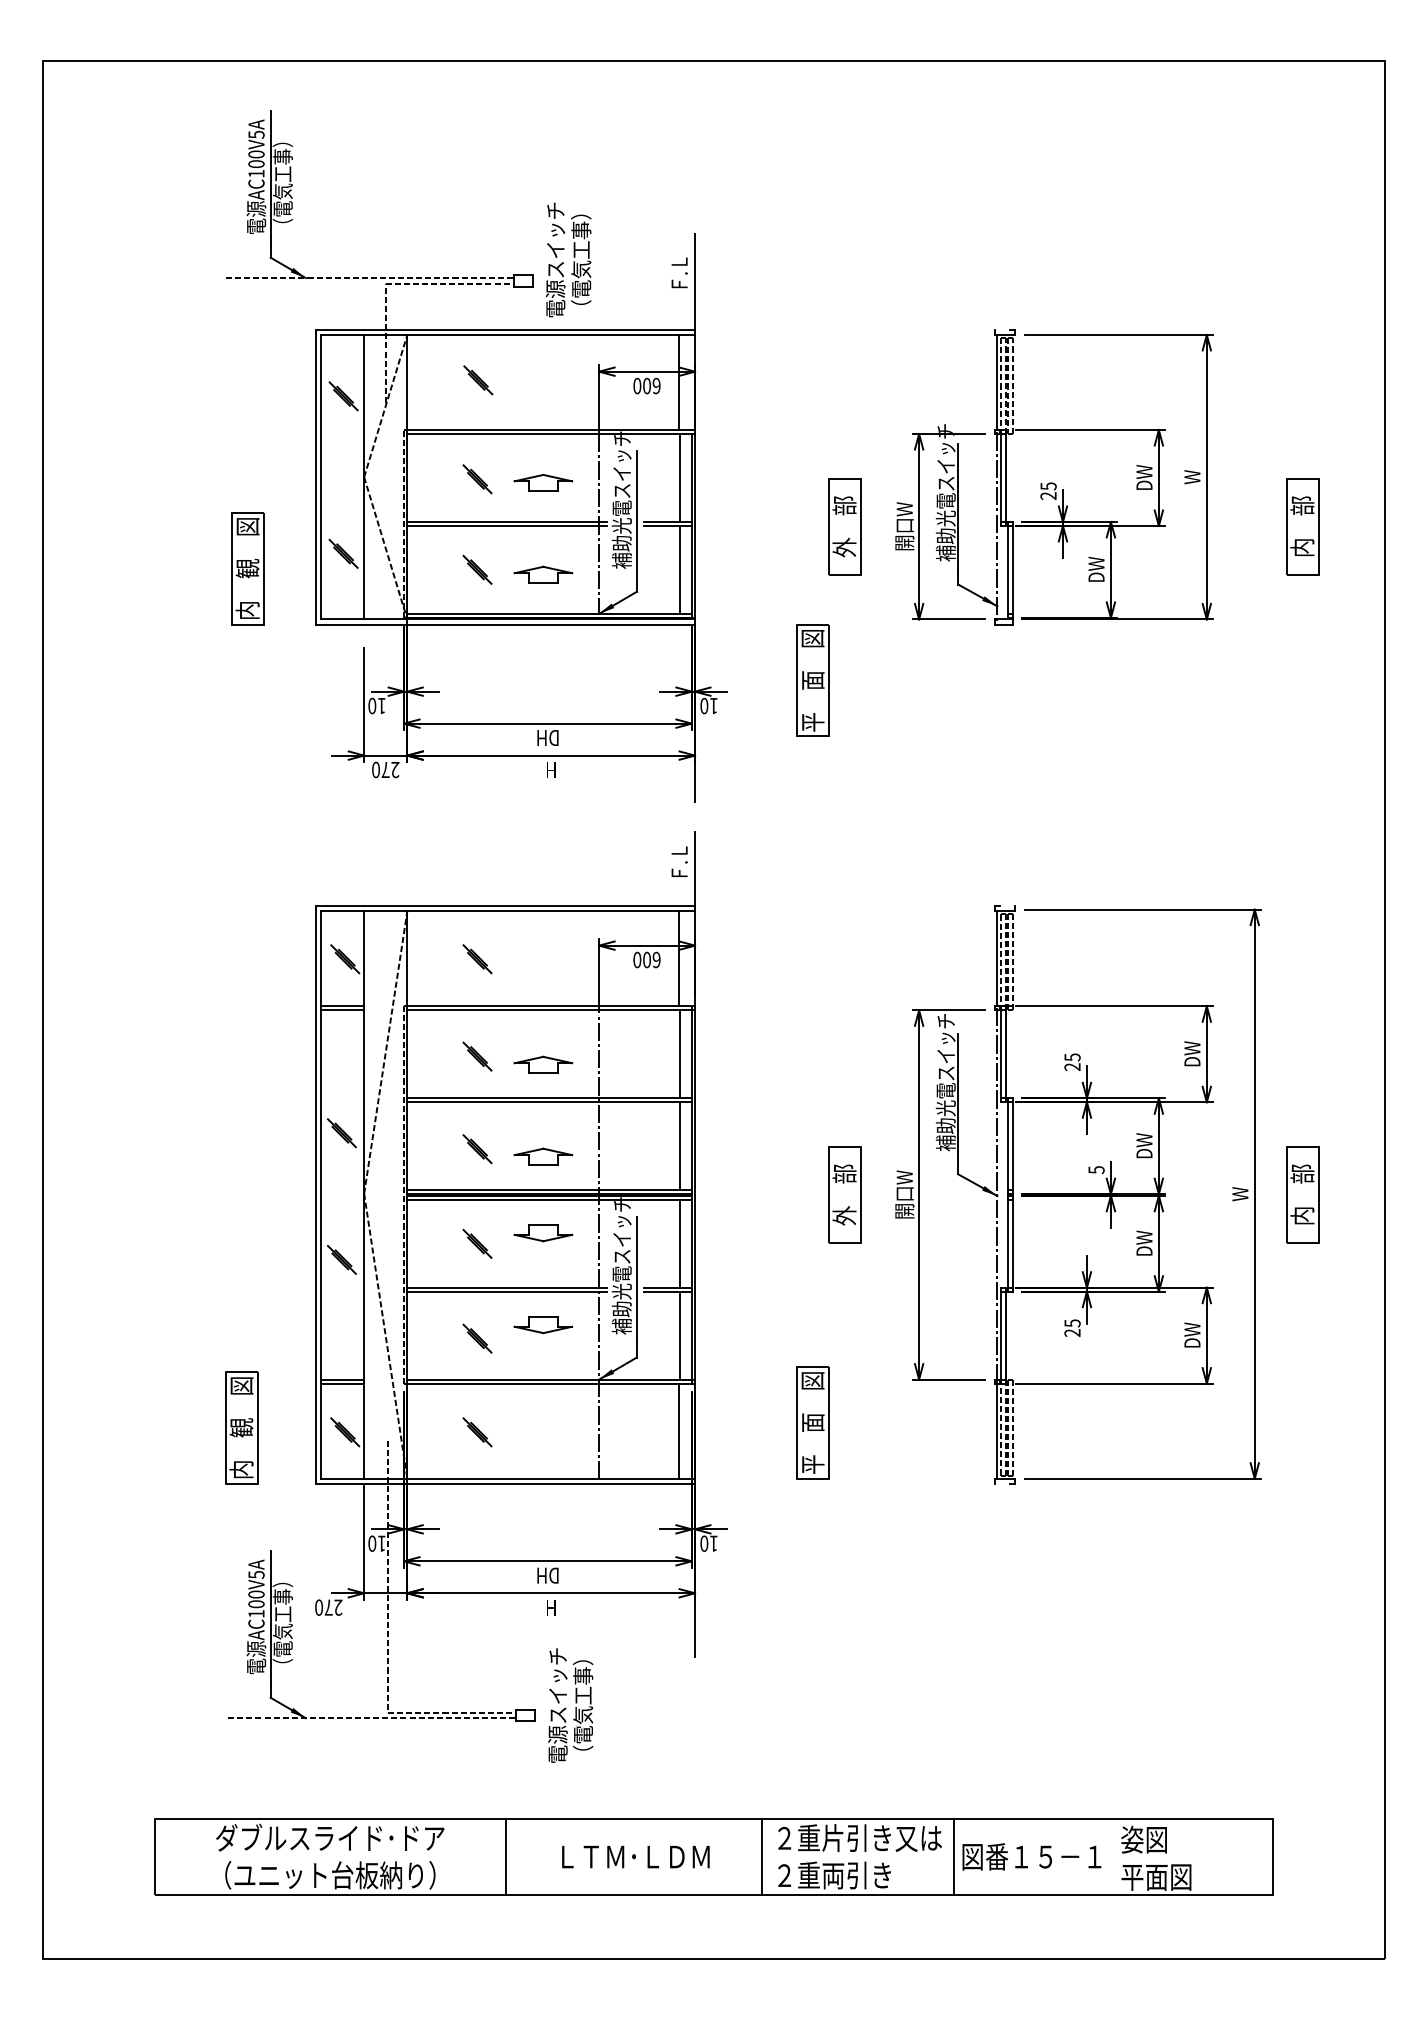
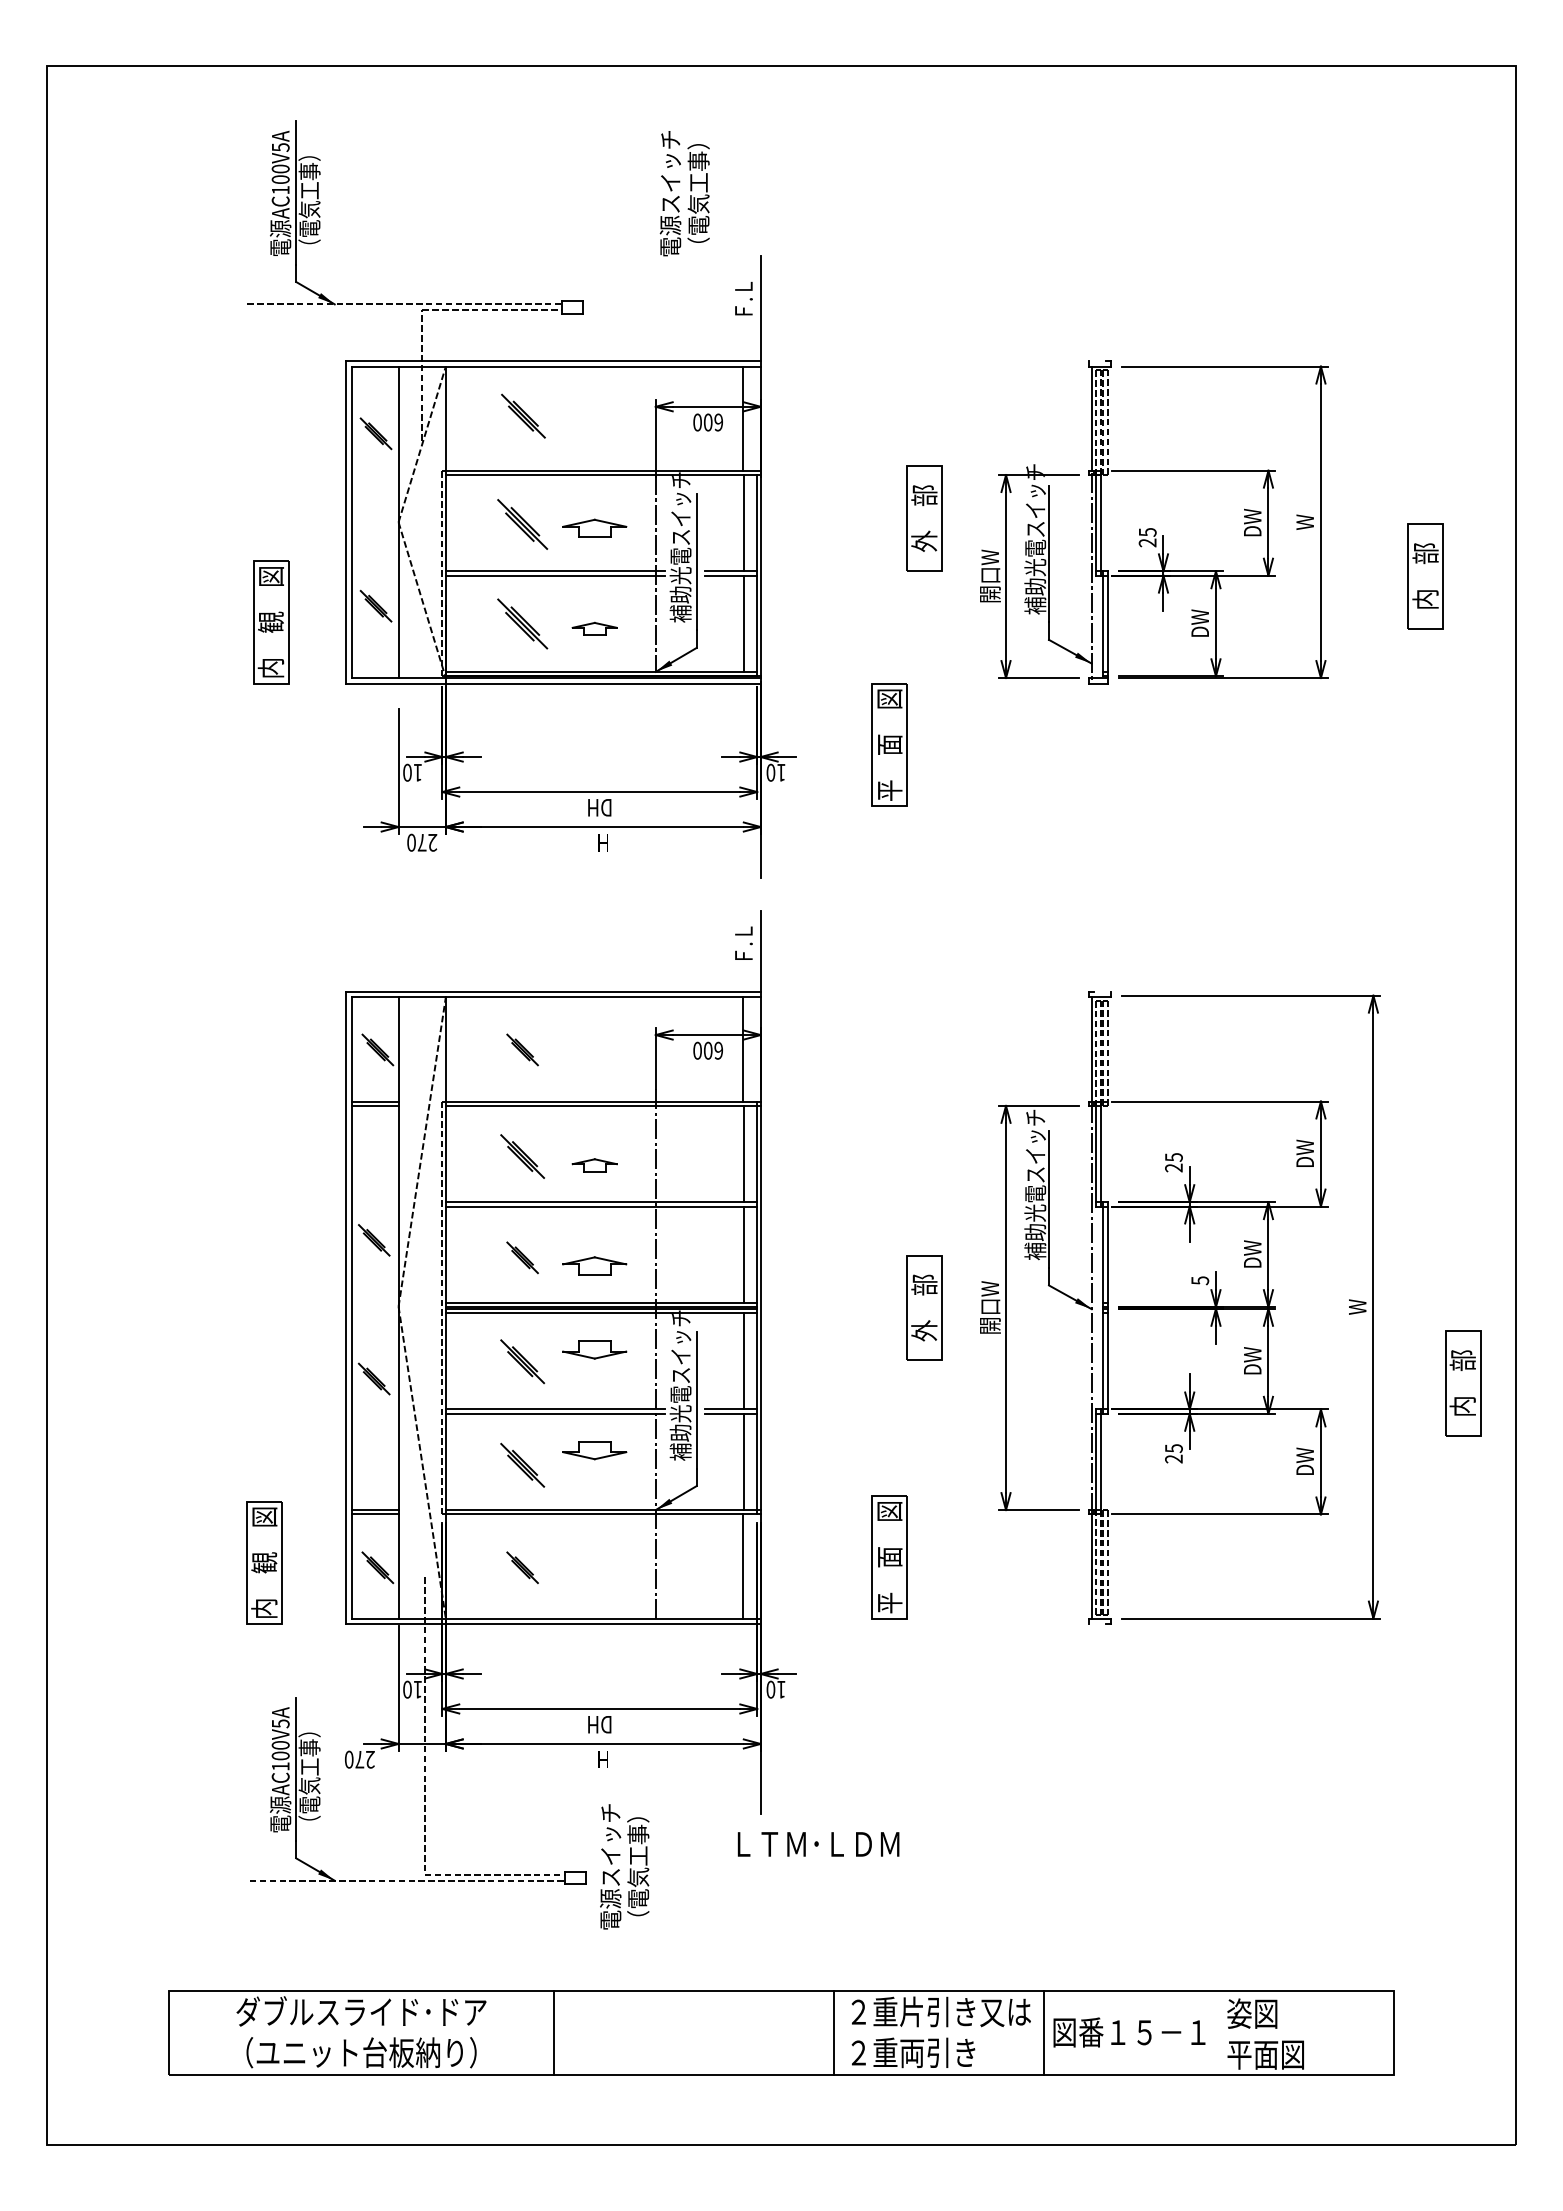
text: (568, 259) -> (684, 193), moved
part: (478, 380) -> (523, 416), size x1.4
part: (477, 479) -> (522, 524), size x1.6
part: (844, 526) -> (924, 518), moved
part: (477, 569) -> (522, 623), size x1.6
part: (543, 574) -> (594, 628), size x0.7
part: (477, 1056) -> (522, 1156), size x1.4
part: (543, 1064) -> (594, 1165), size x0.7
part: (1302, 1194) -> (1462, 1382), moved
part: (477, 1243) -> (522, 1361), size x1.4
part: (477, 1338) -> (522, 1465), size x1.4
text: (635, 1856) -> (818, 1843), moved

